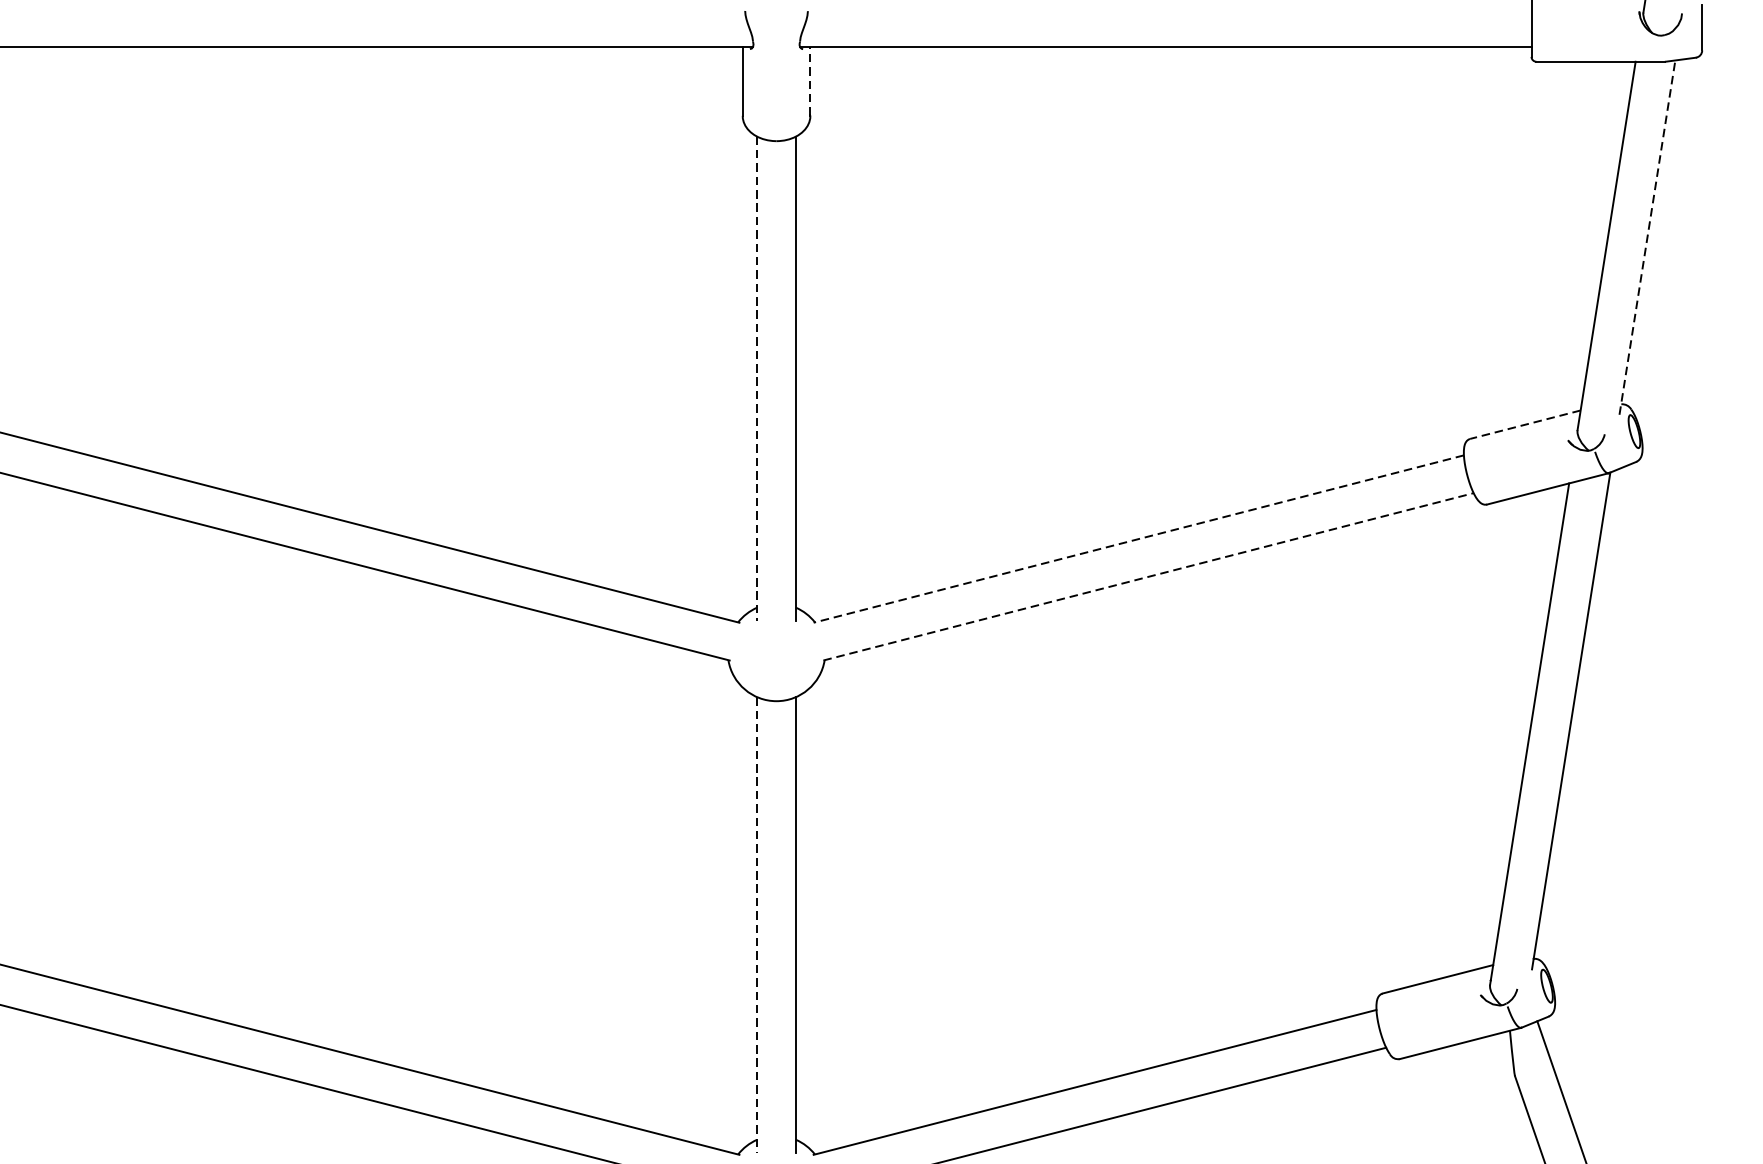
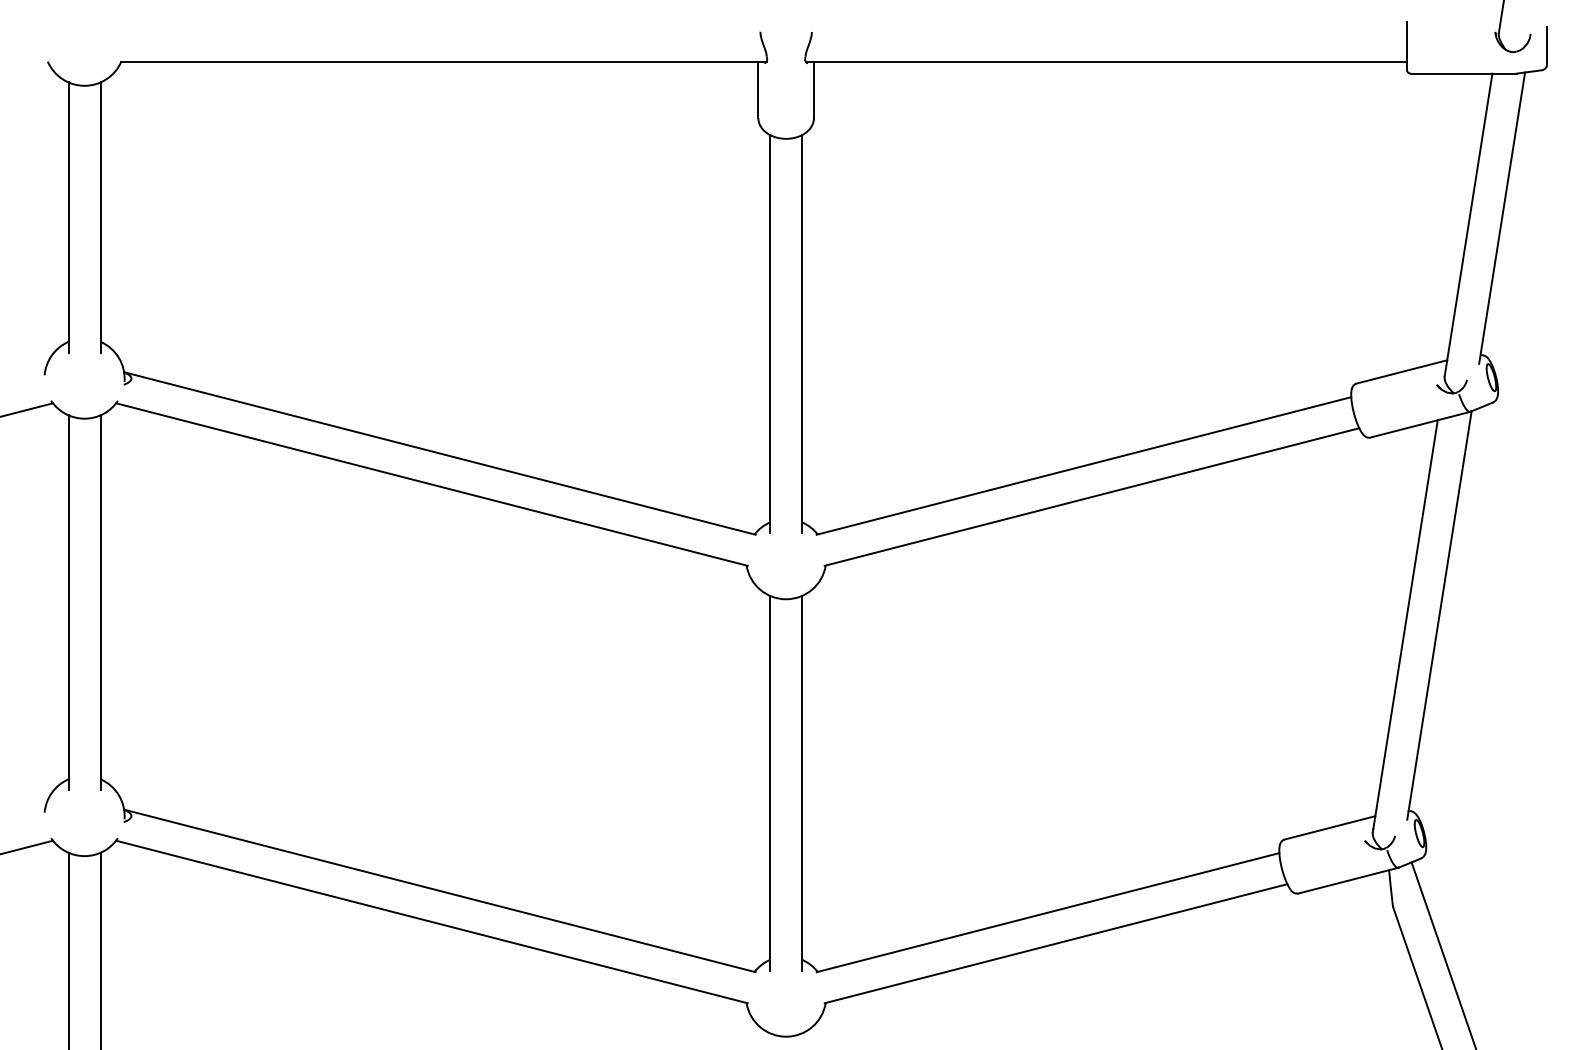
line: (811, 81) -> (814, 89), dashed -> solid
line: (1647, 236) -> (1502, 217), dashed -> solid
line: (757, 379) -> (770, 334), dashed -> solid
line: (1525, 424) -> (1401, 371), dashed -> solid
line: (1138, 539) -> (1083, 466), dashed -> solid
line: (1149, 576) -> (1092, 496), dashed -> solid
line: (757, 925) -> (770, 783), dashed -> solid

